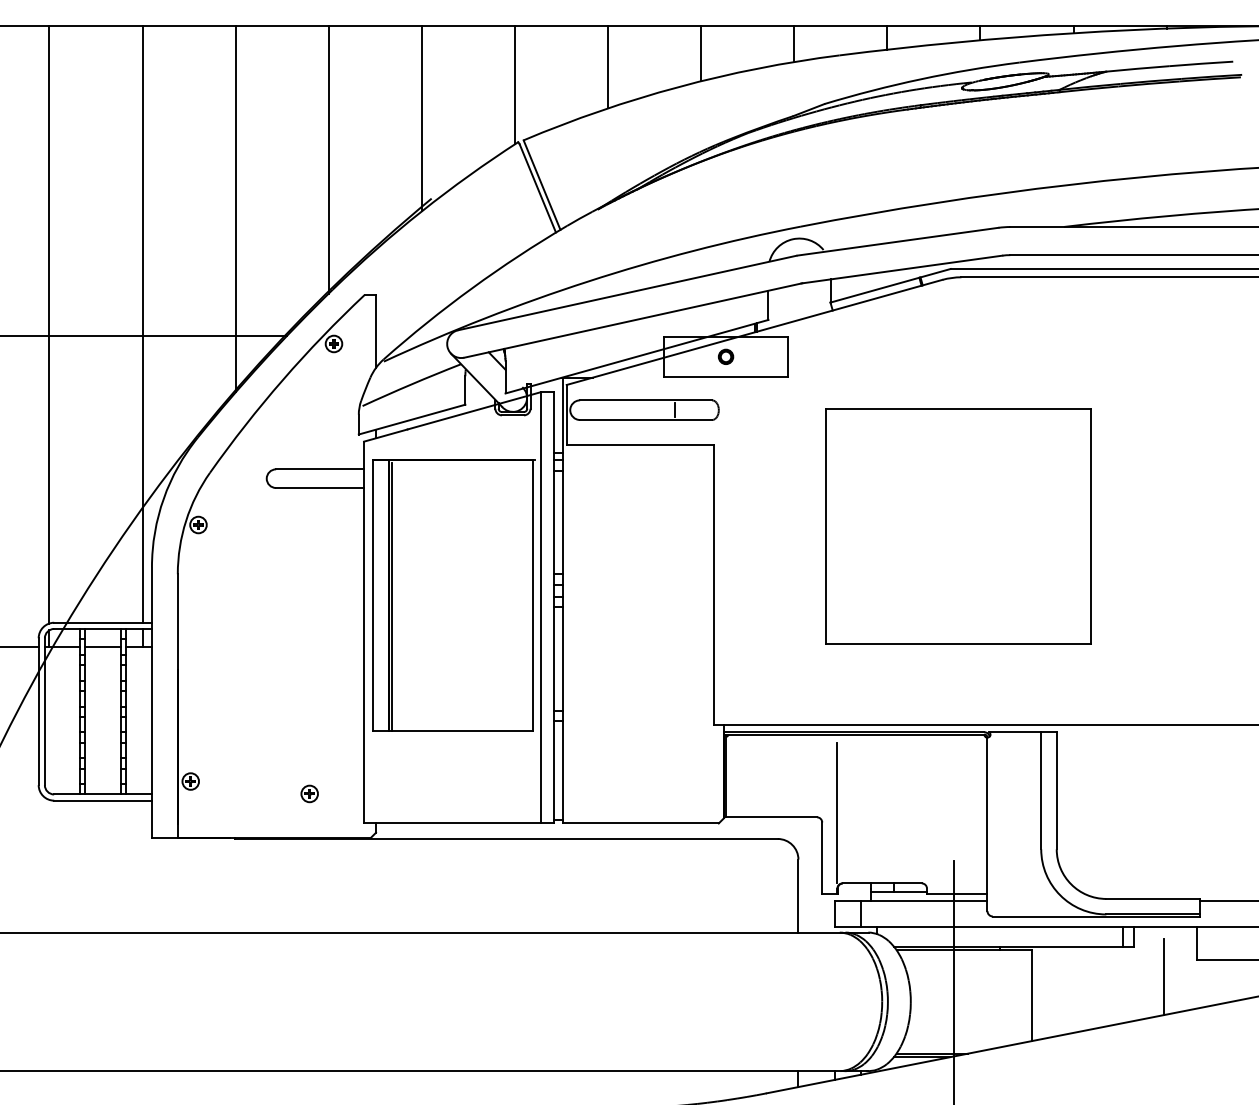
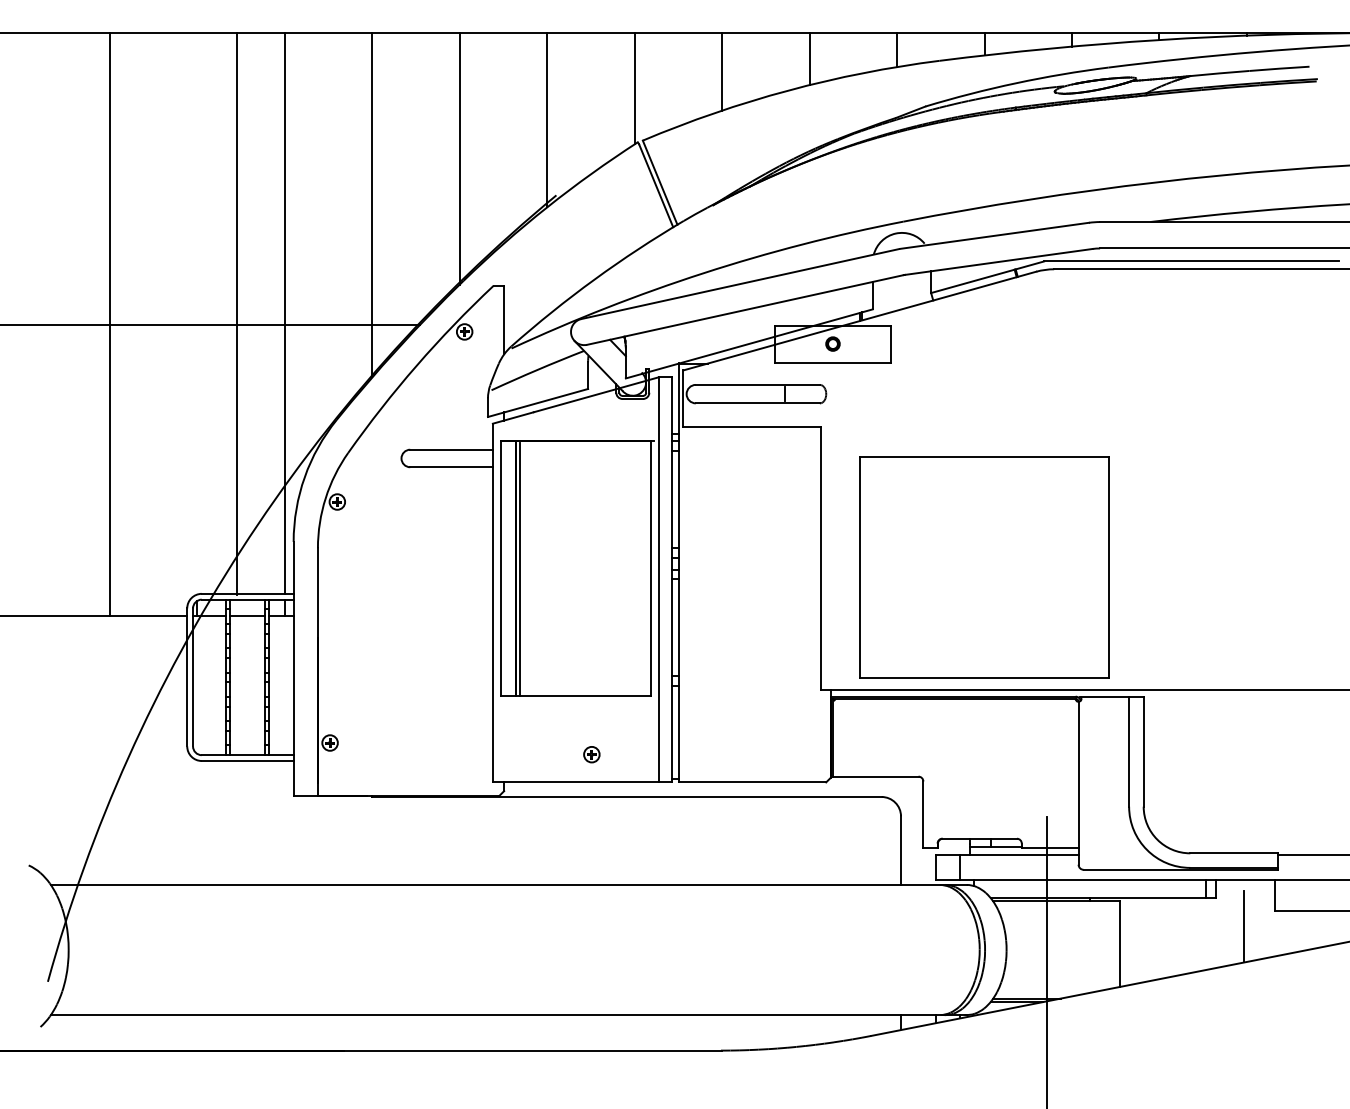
line: (49, 324) -> (237, 313), moved
part: (958, 526) -> (984, 567), moved
part: (309, 793) -> (591, 754), moved
line: (837, 812) -> (937, 772), removed

